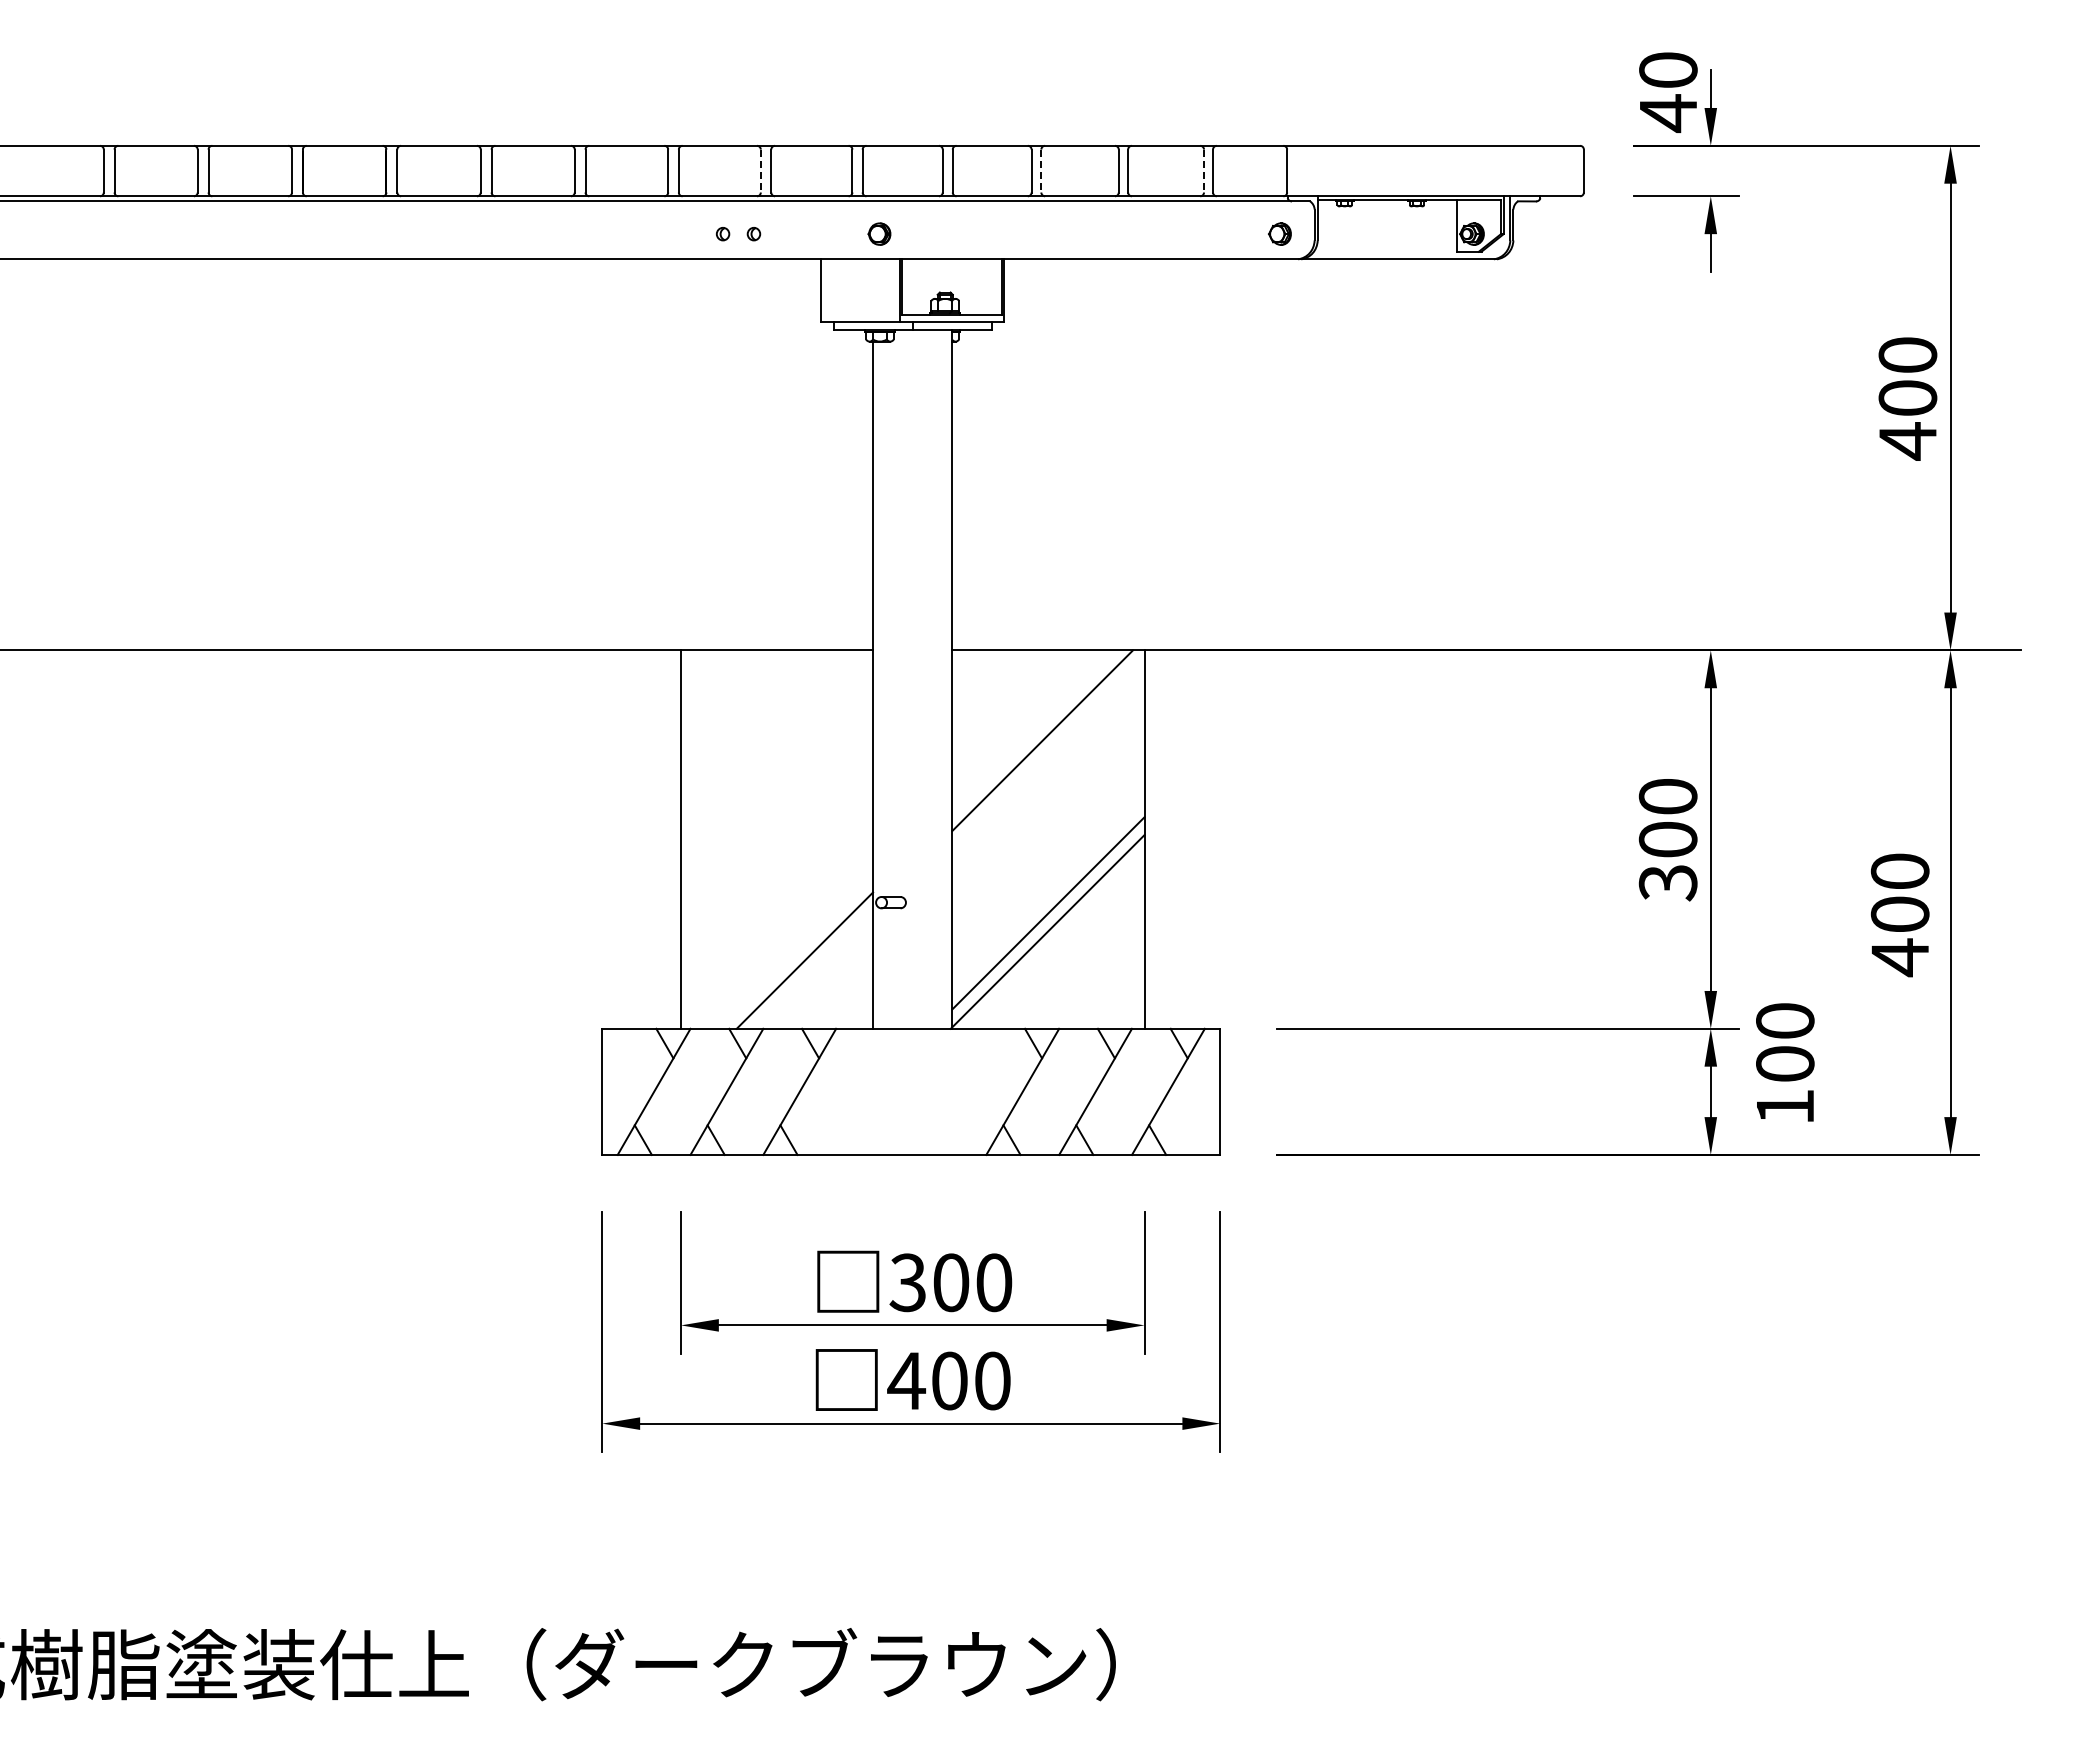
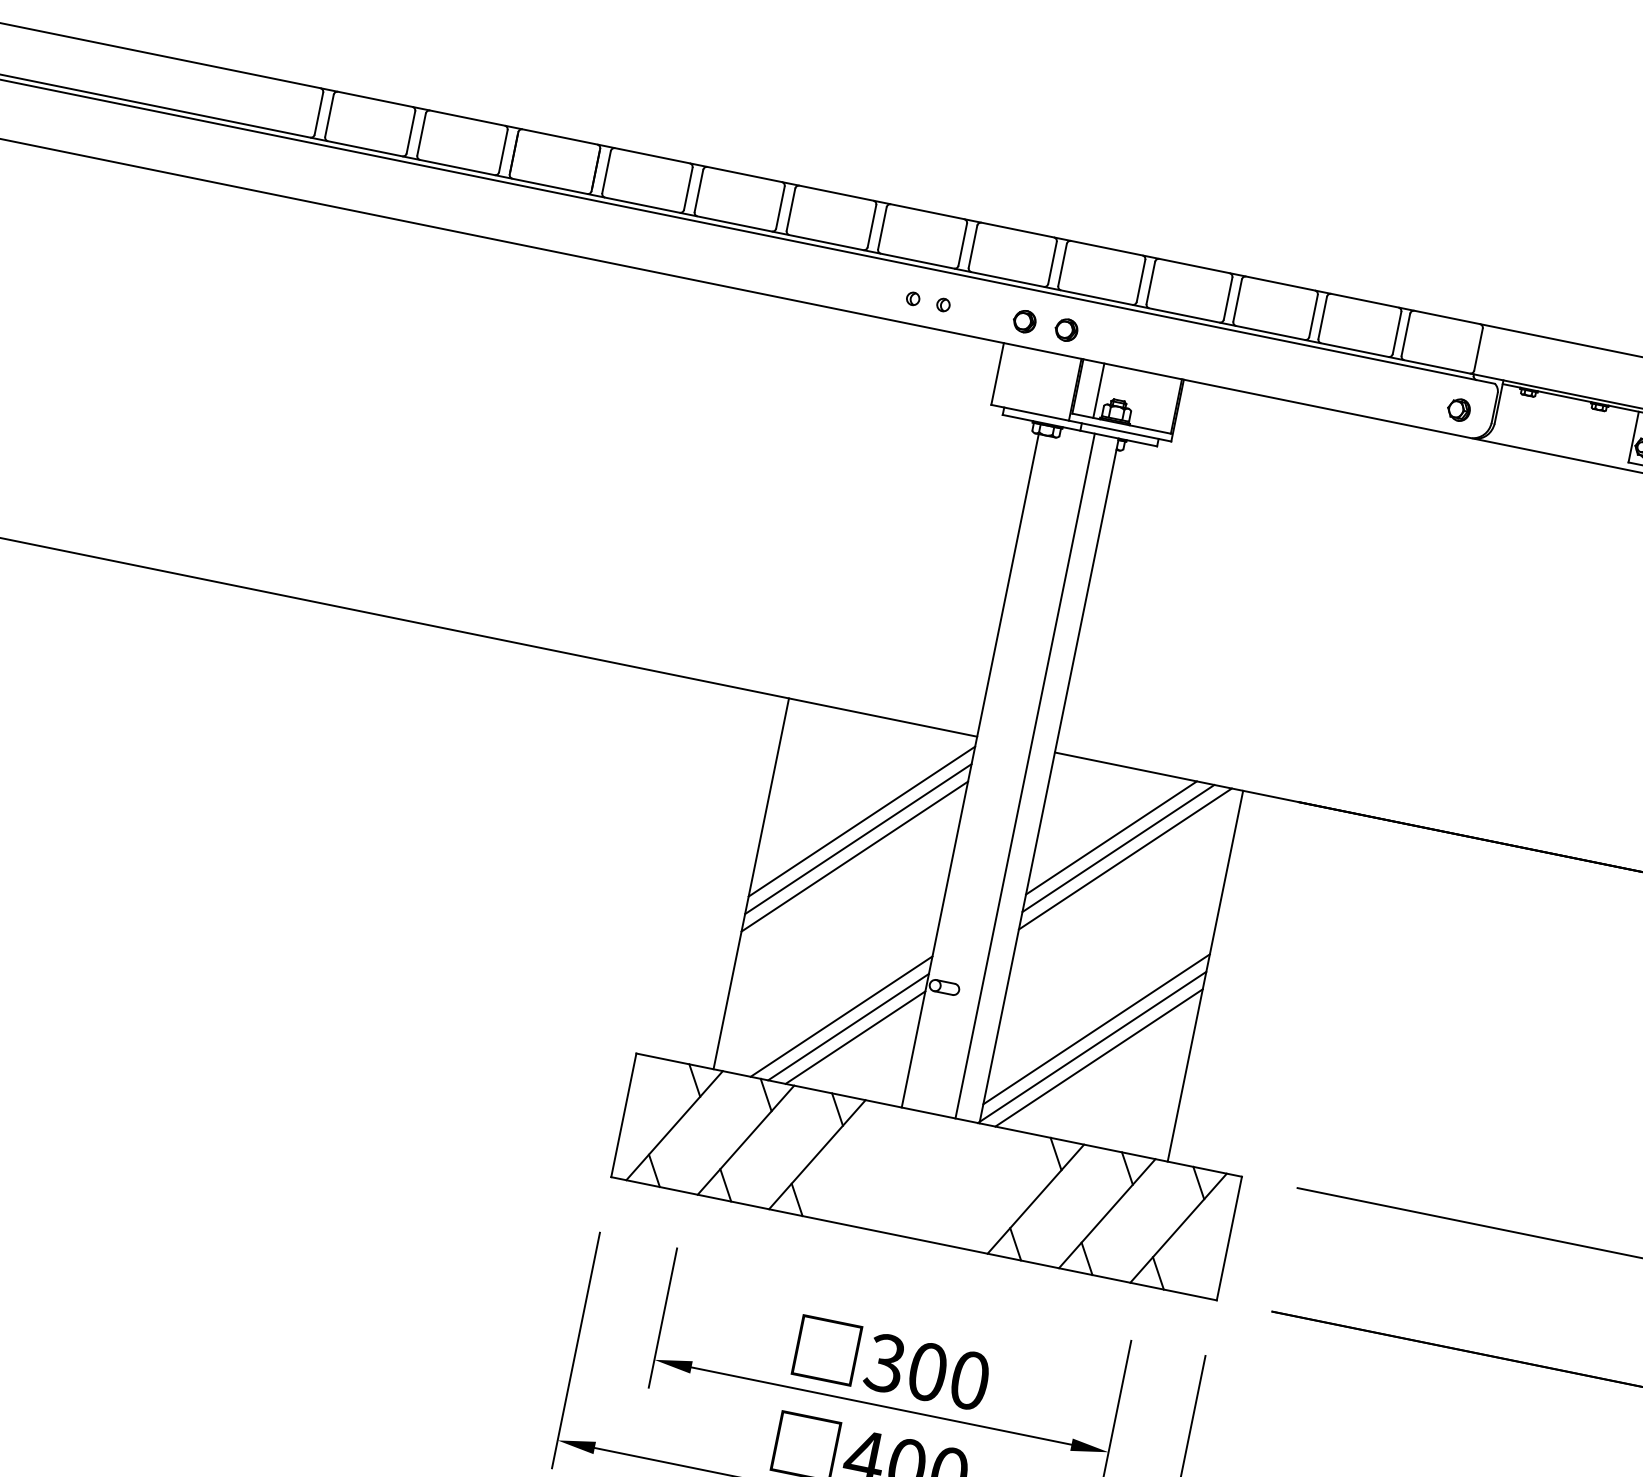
line: (760, 171) -> (962, 244), dashed -> solid
line: (1041, 171) -> (1237, 301), dashed -> solid
line: (1204, 171) -> (1397, 333), dashed -> solid
part: (836, 233) -> (1024, 320), added
line: (923, 286) -> (1099, 390), added
line: (927, 679) -> (1024, 776), added
line: (1024, 722) -> (1111, 837), added
line: (1033, 731) -> (1118, 848), added
line: (777, 756) -> (862, 821), added
line: (777, 774) -> (858, 839), added
line: (777, 792) -> (855, 856), added
line: (1056, 940) -> (1099, 1057), added
line: (795, 951) -> (841, 1016), added
line: (813, 969) -> (855, 1037), added

